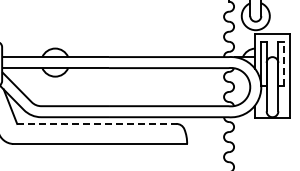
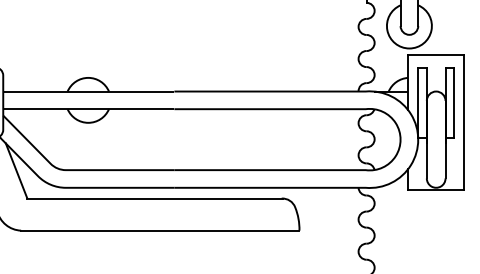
line: (283, 64) -> (453, 103), dashed -> solid
line: (97, 123) -> (155, 197), dashed -> solid

